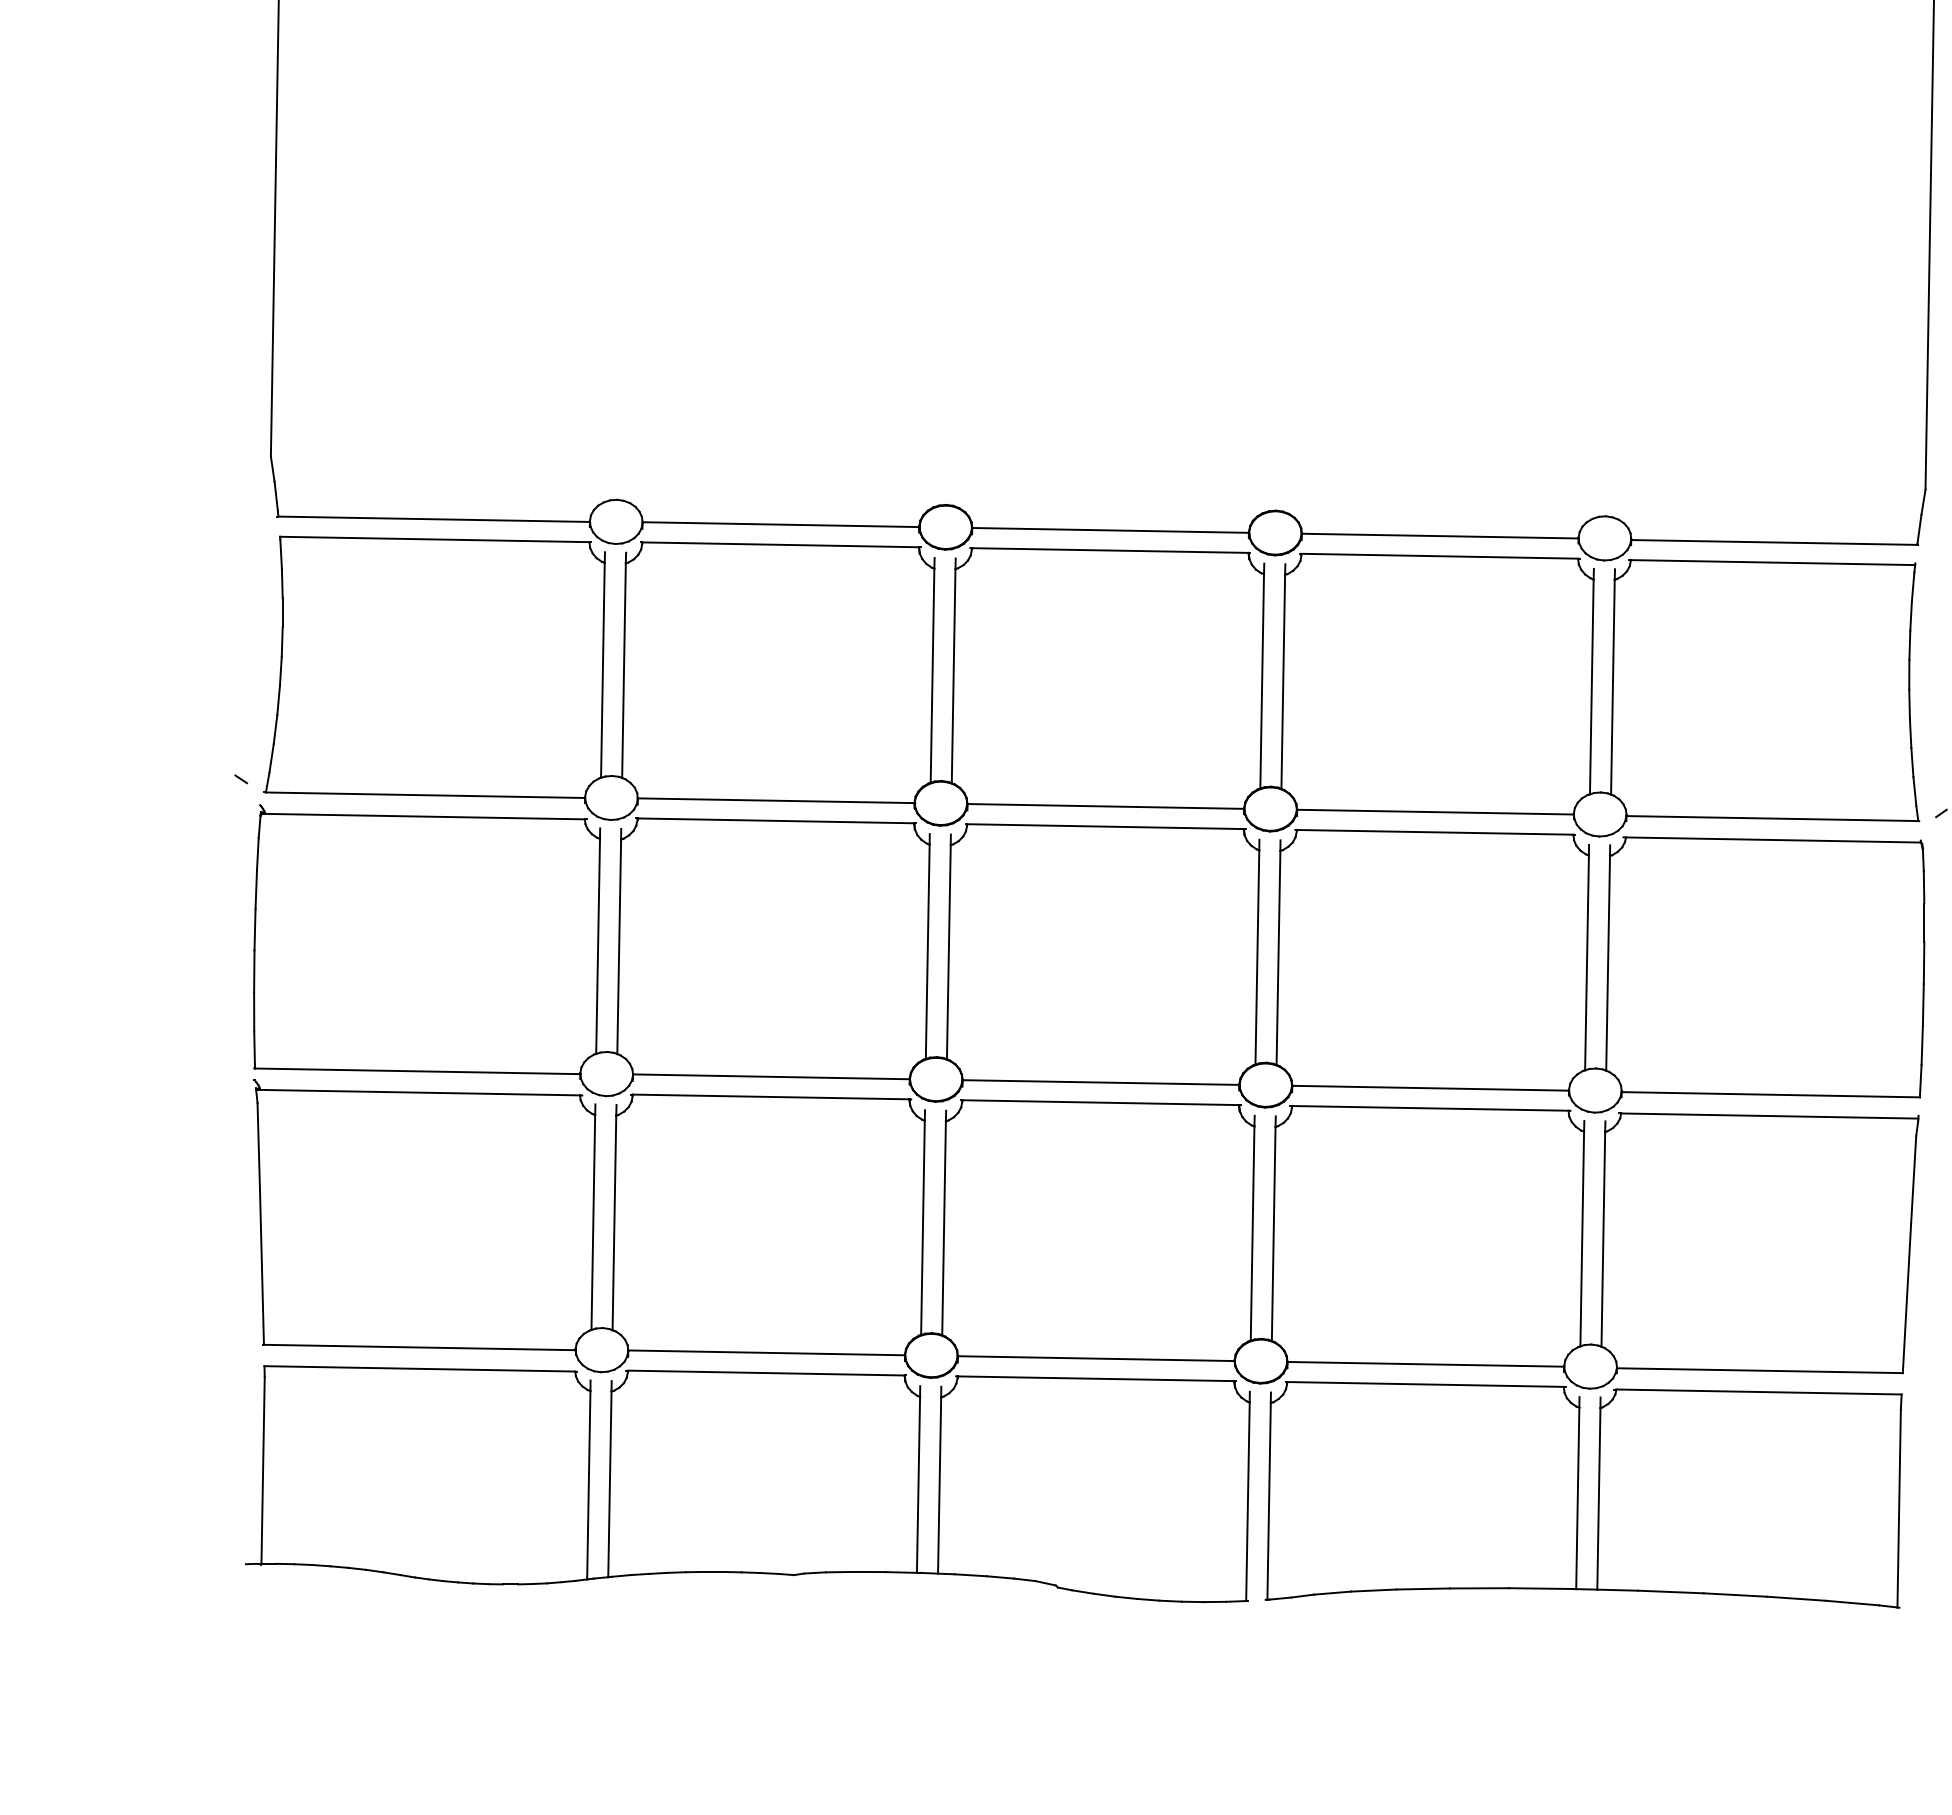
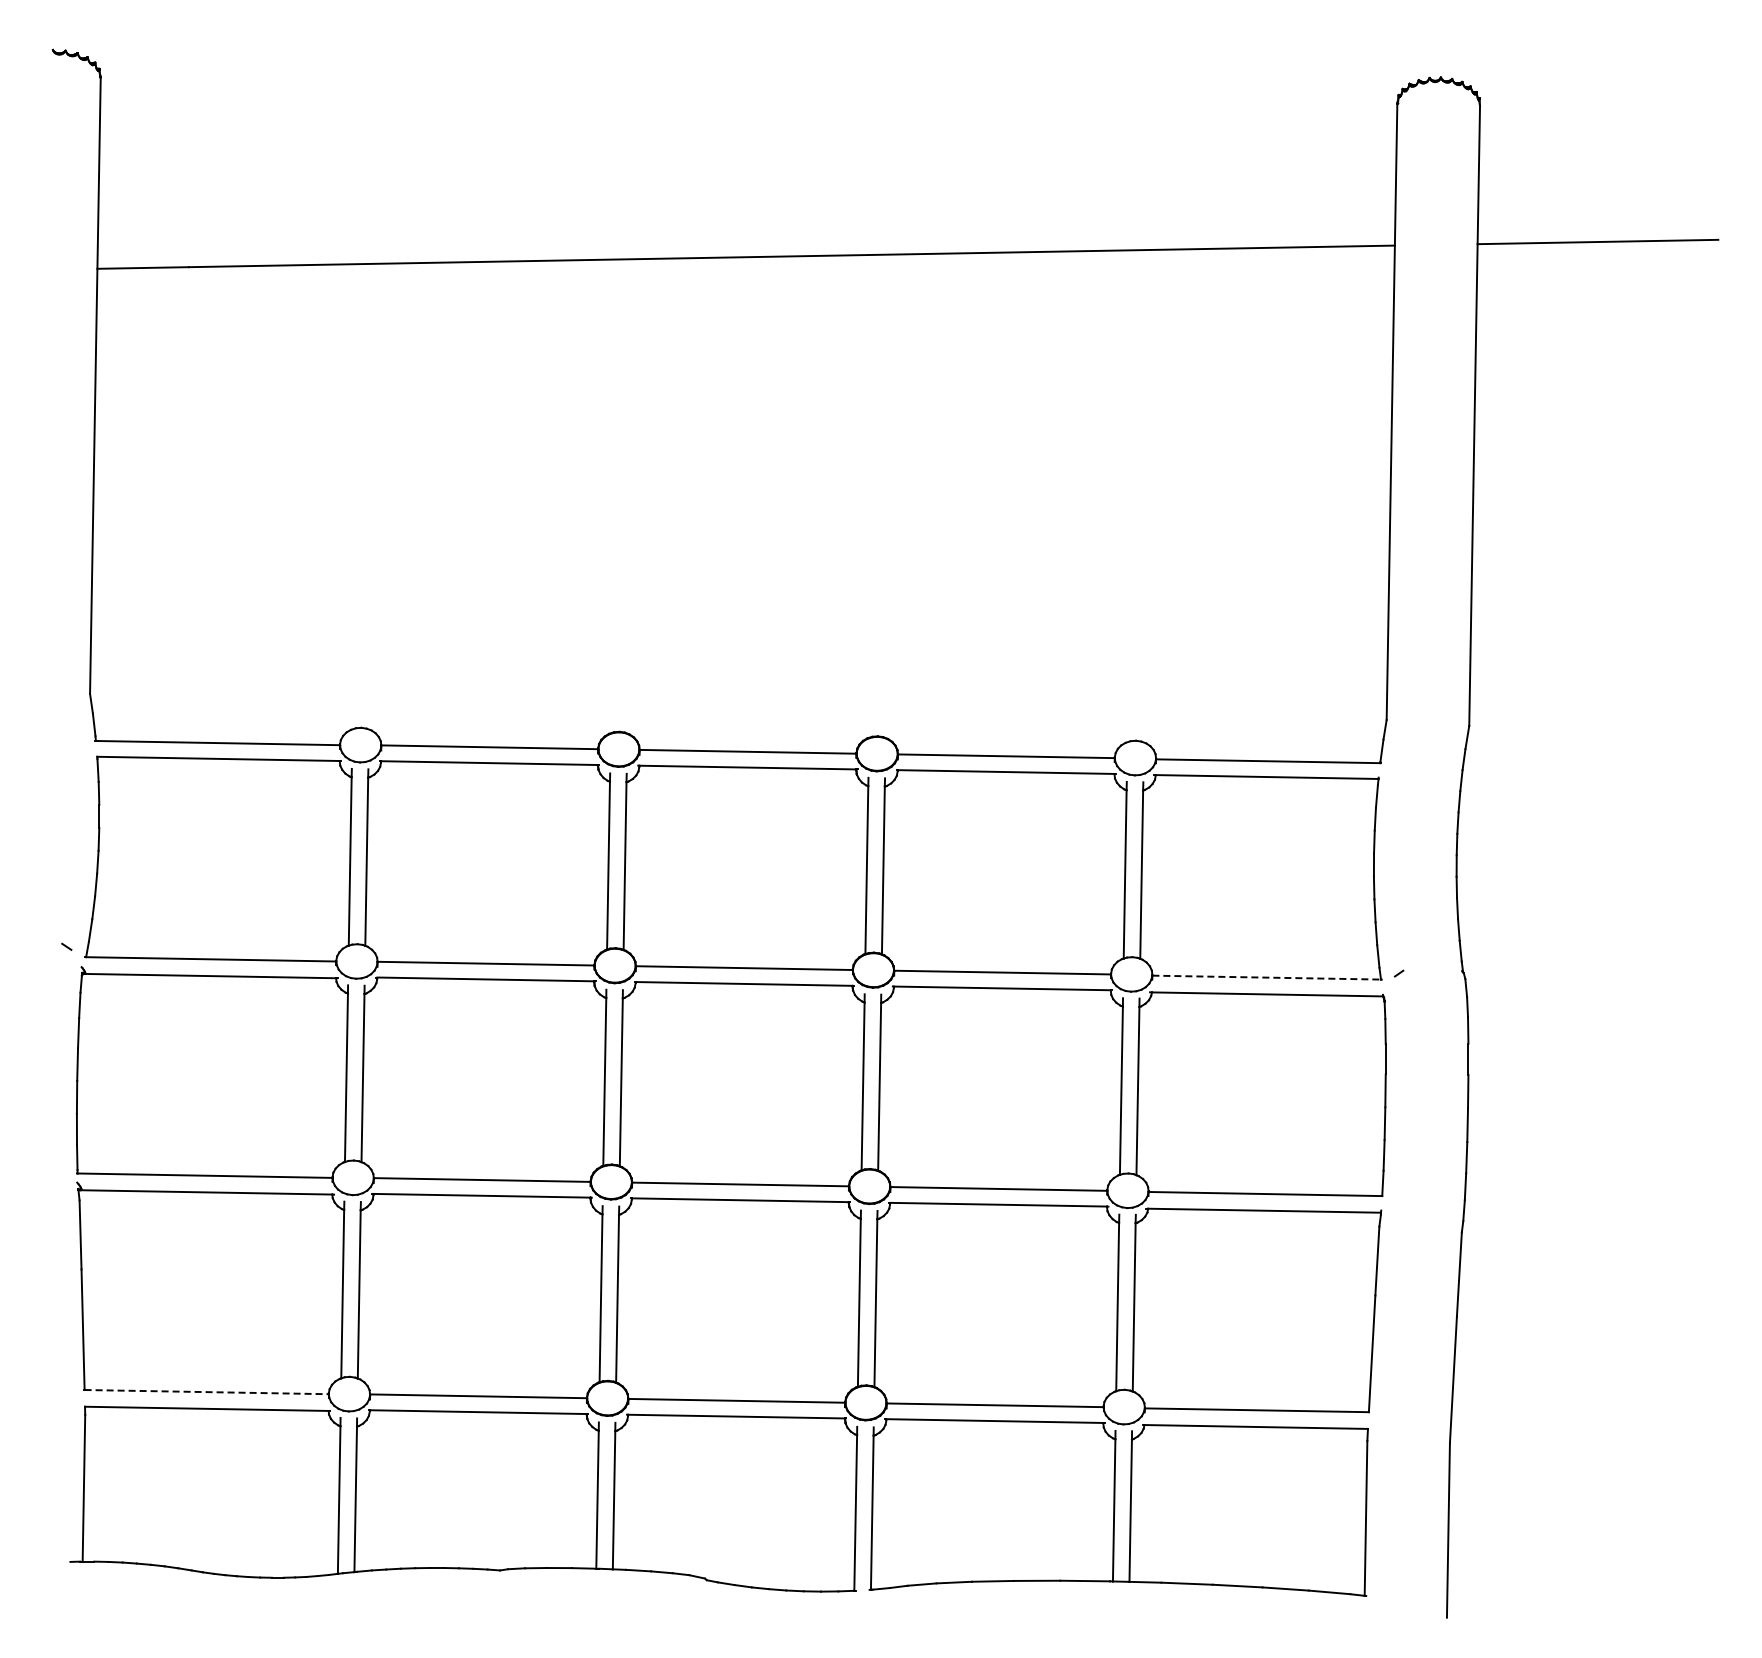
line: (1773, 818) -> (1267, 977), solid -> dashed
line: (420, 1347) -> (207, 1392), solid -> dashed

